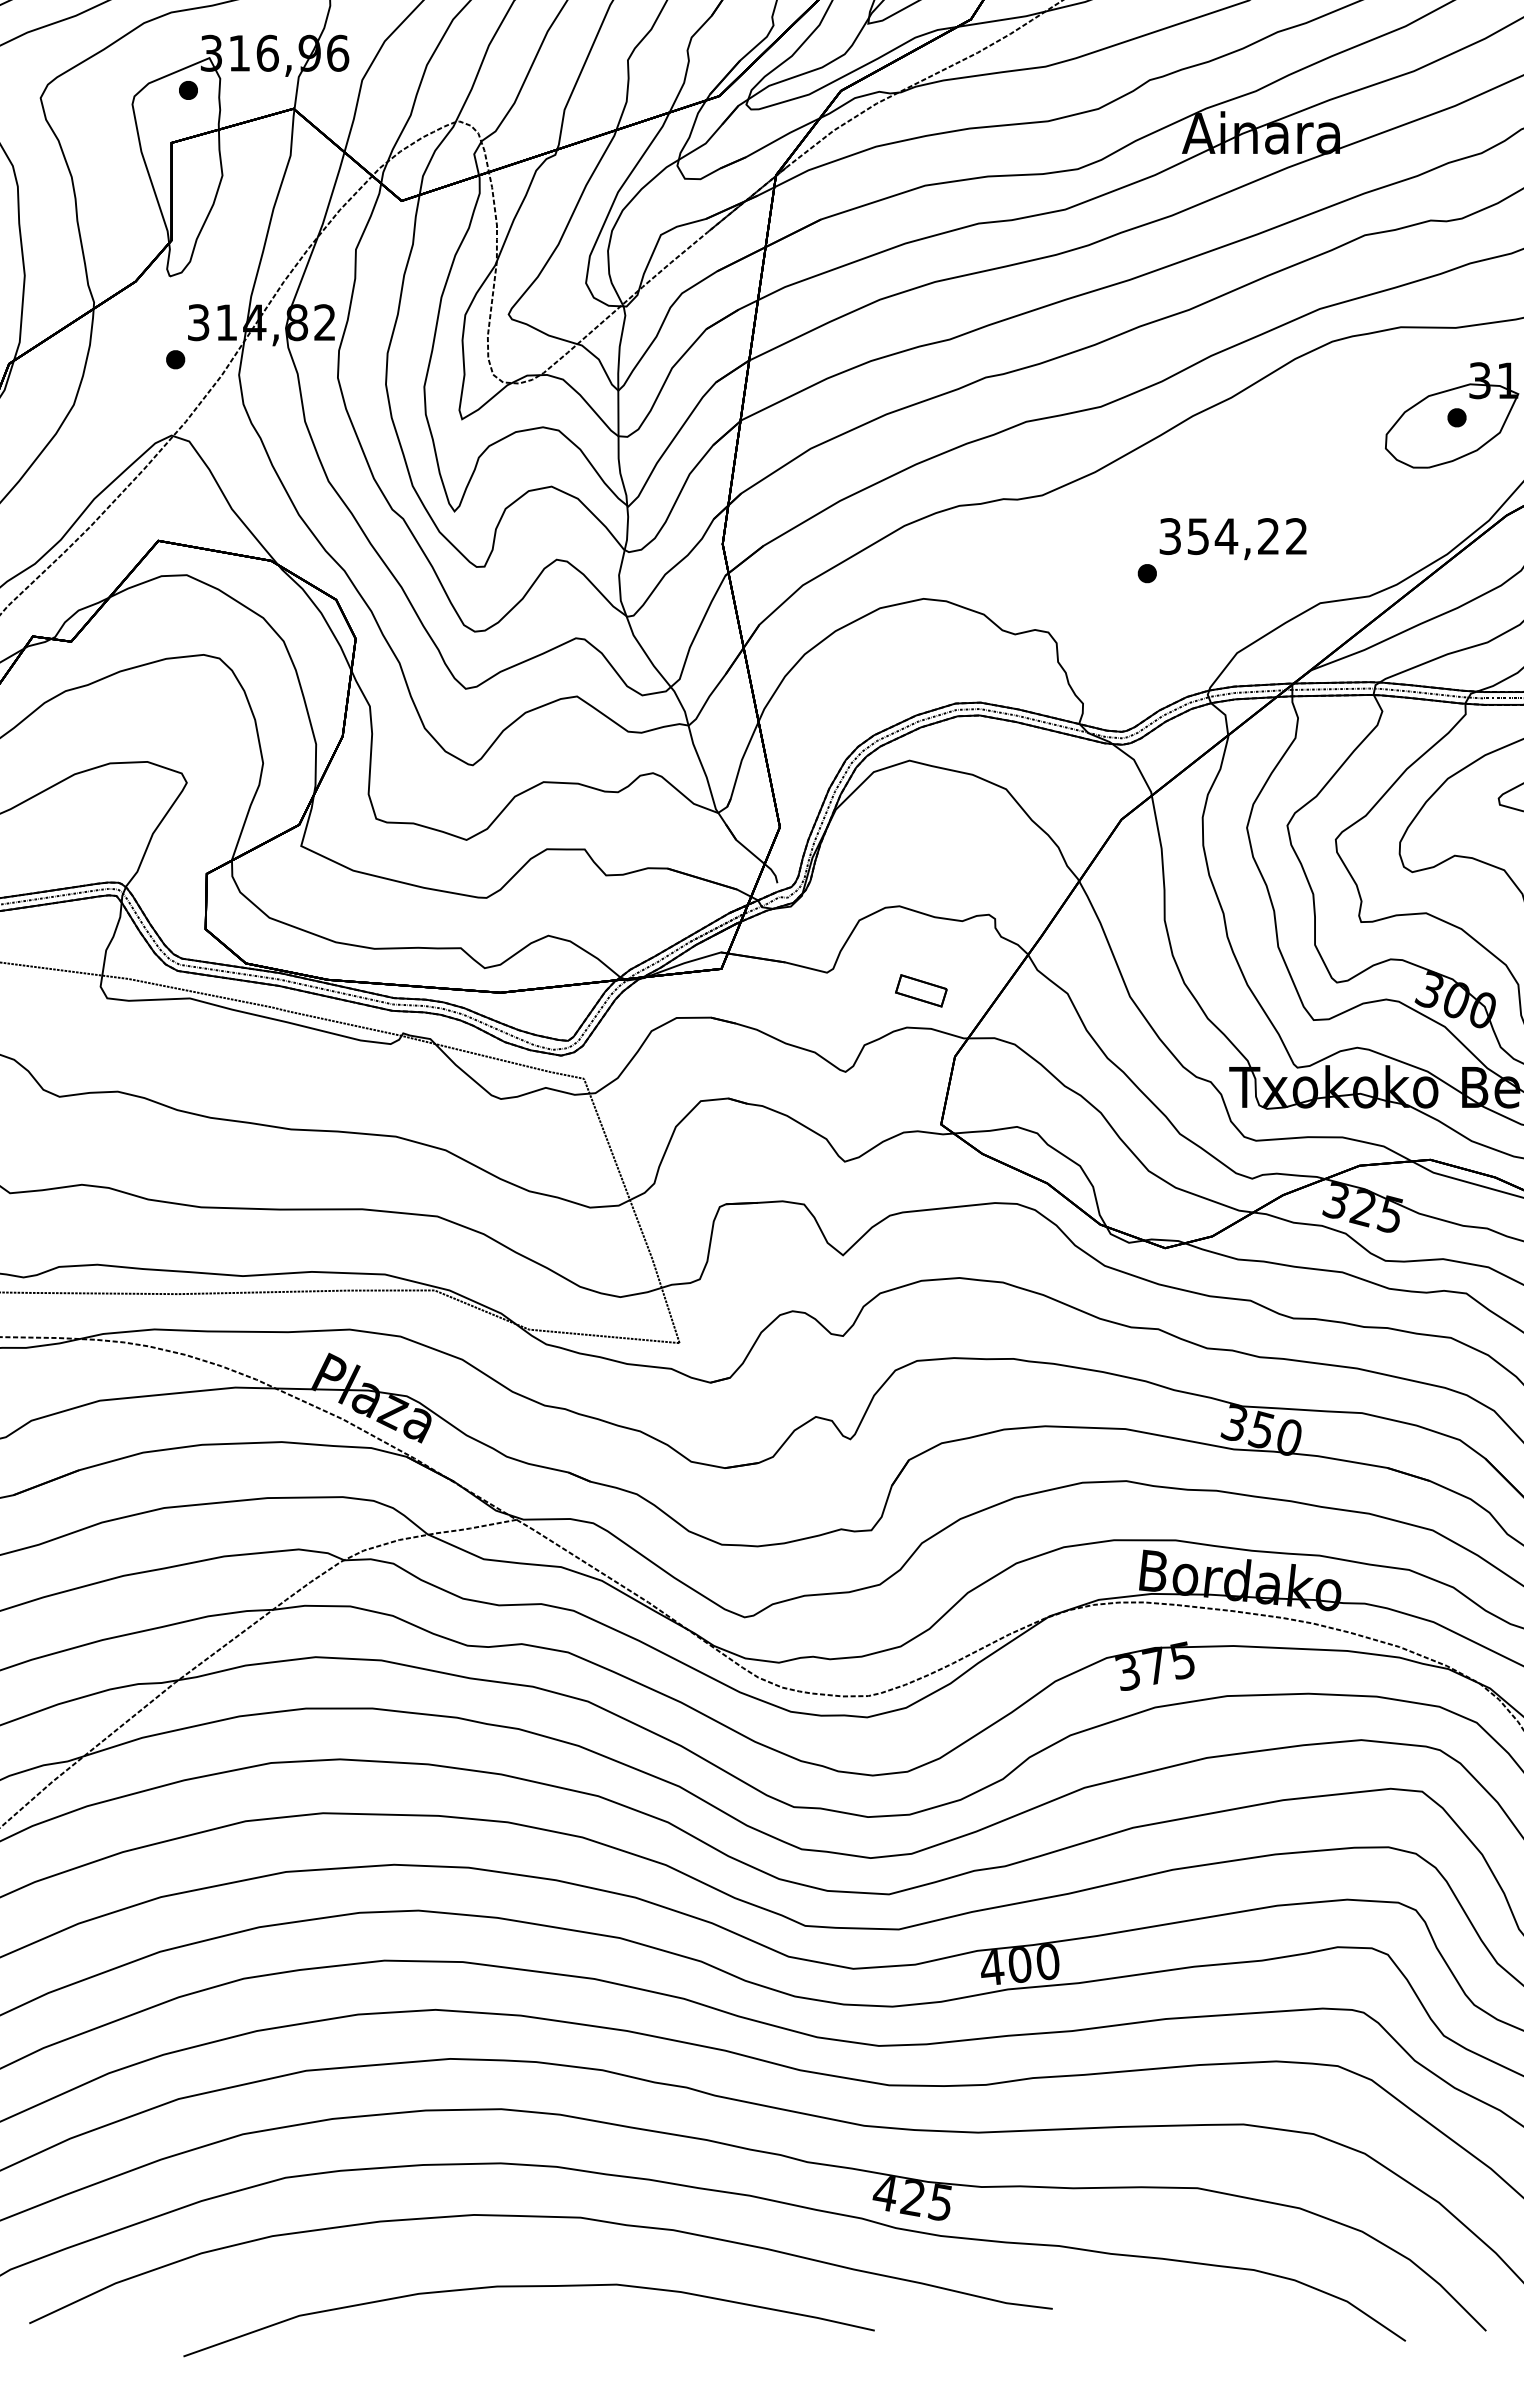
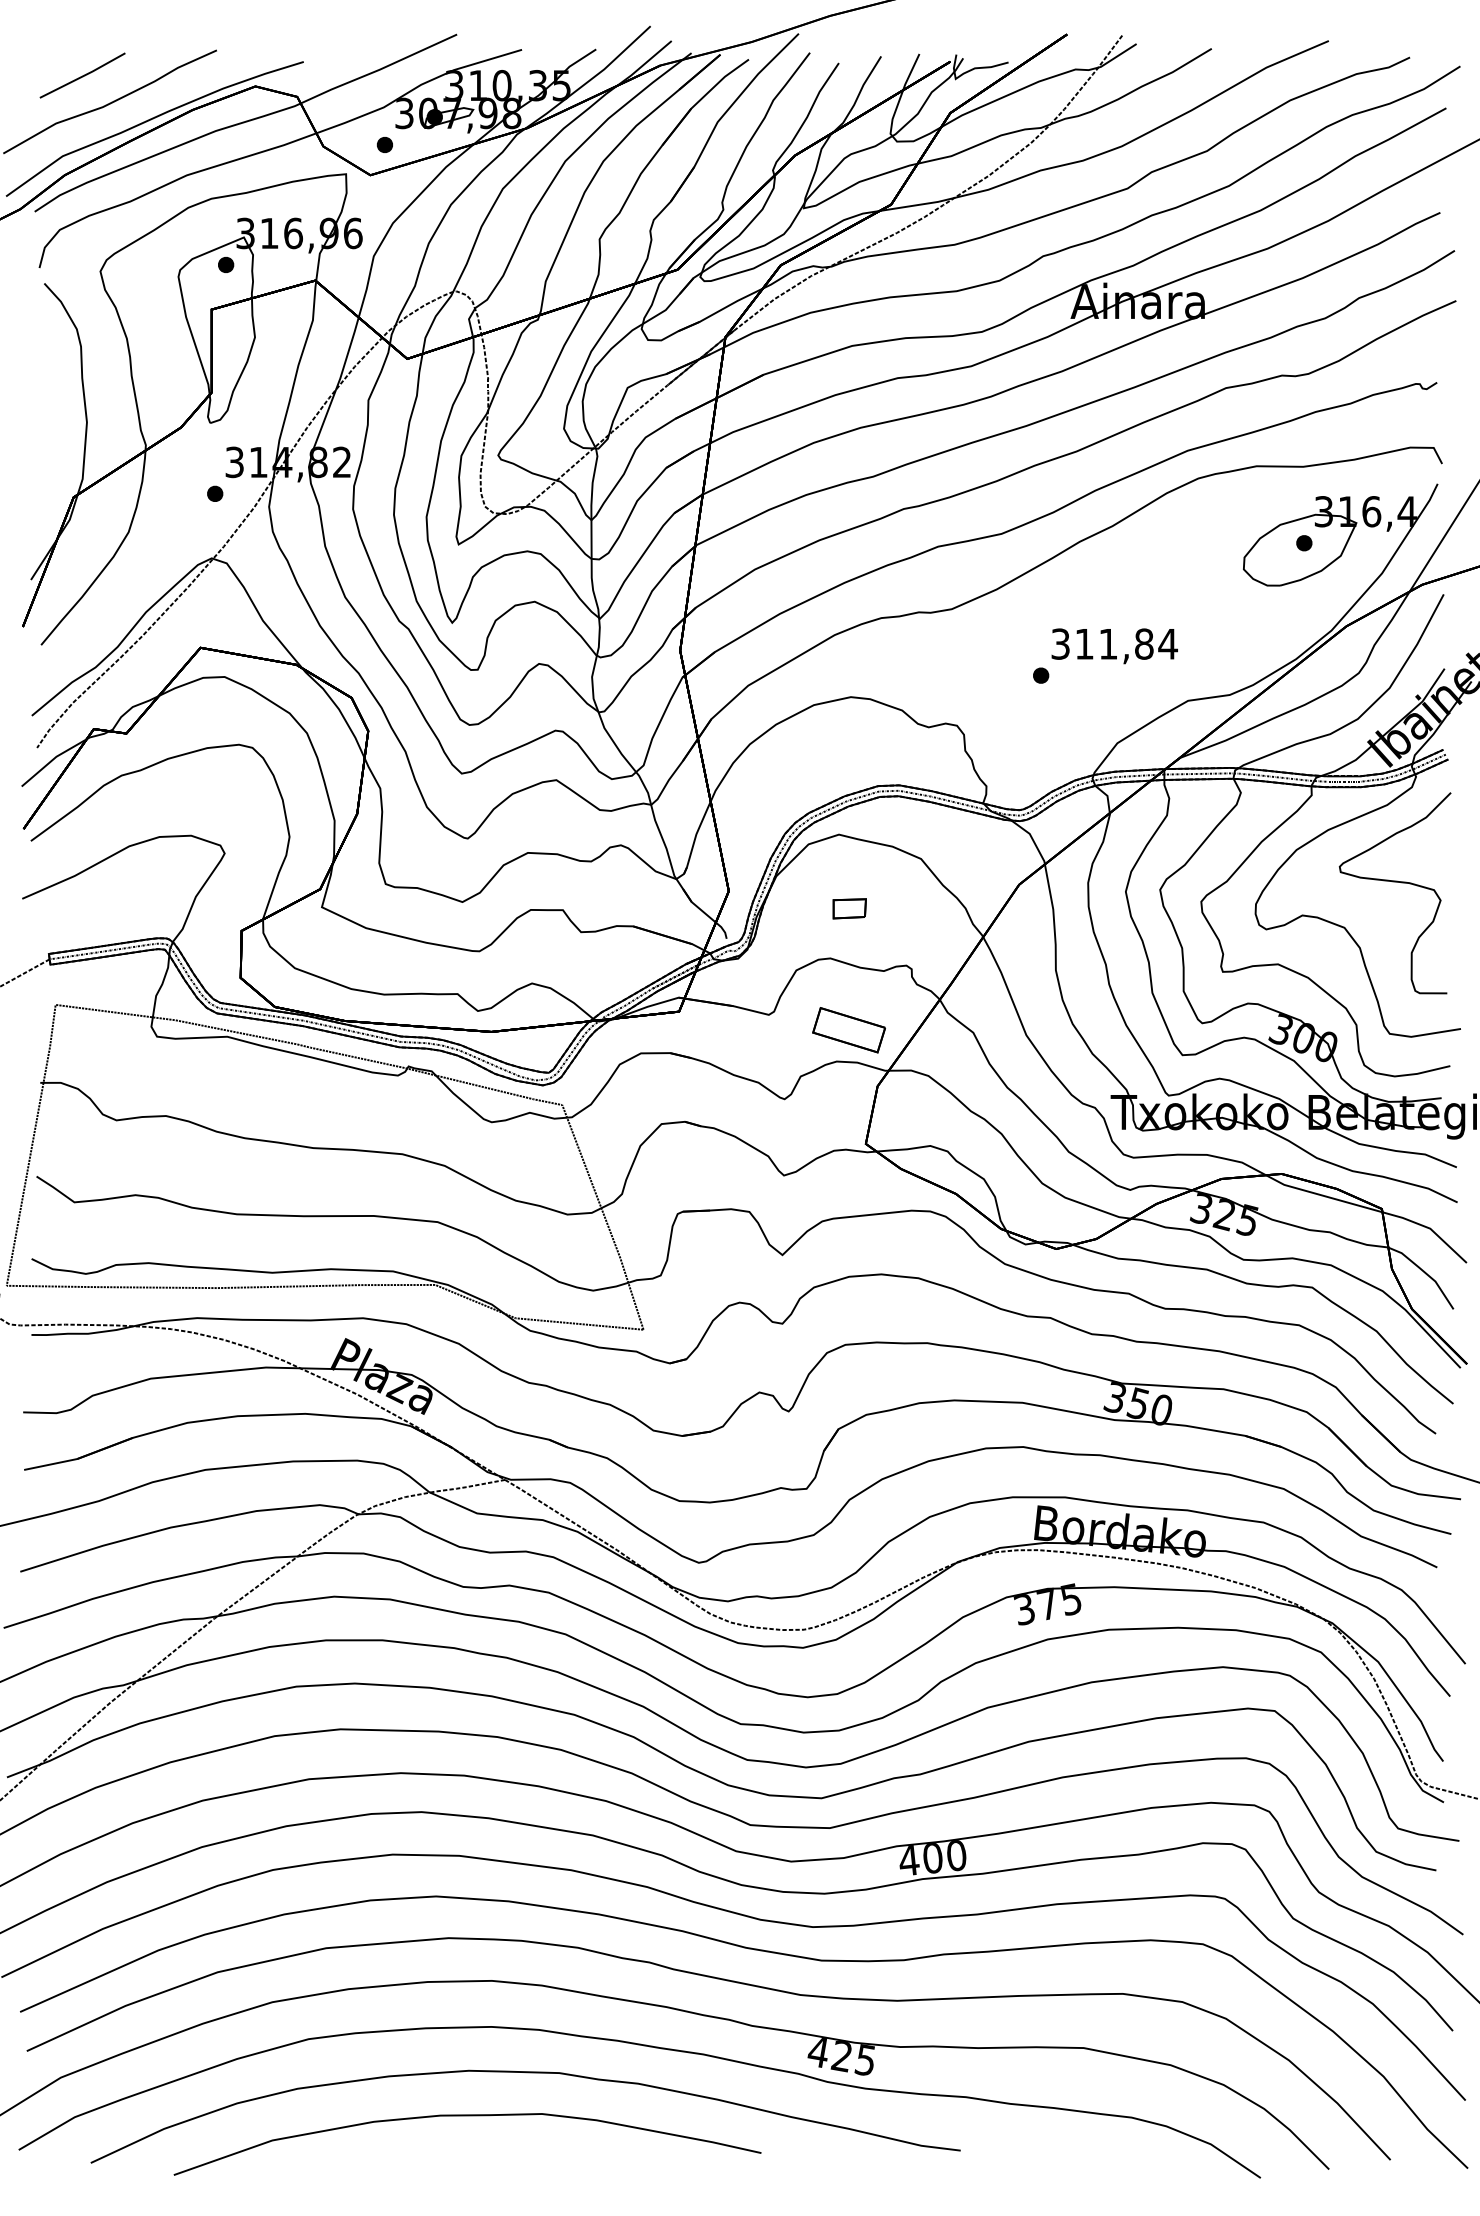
text: (1247, 535) -> (1126, 643), 354,22 -> 311,84
part: (921, 847) -> (849, 908), added
part: (920, 991) -> (848, 1030), size x1.67
curve: (528, 2287) -> (467, 2116), moved

